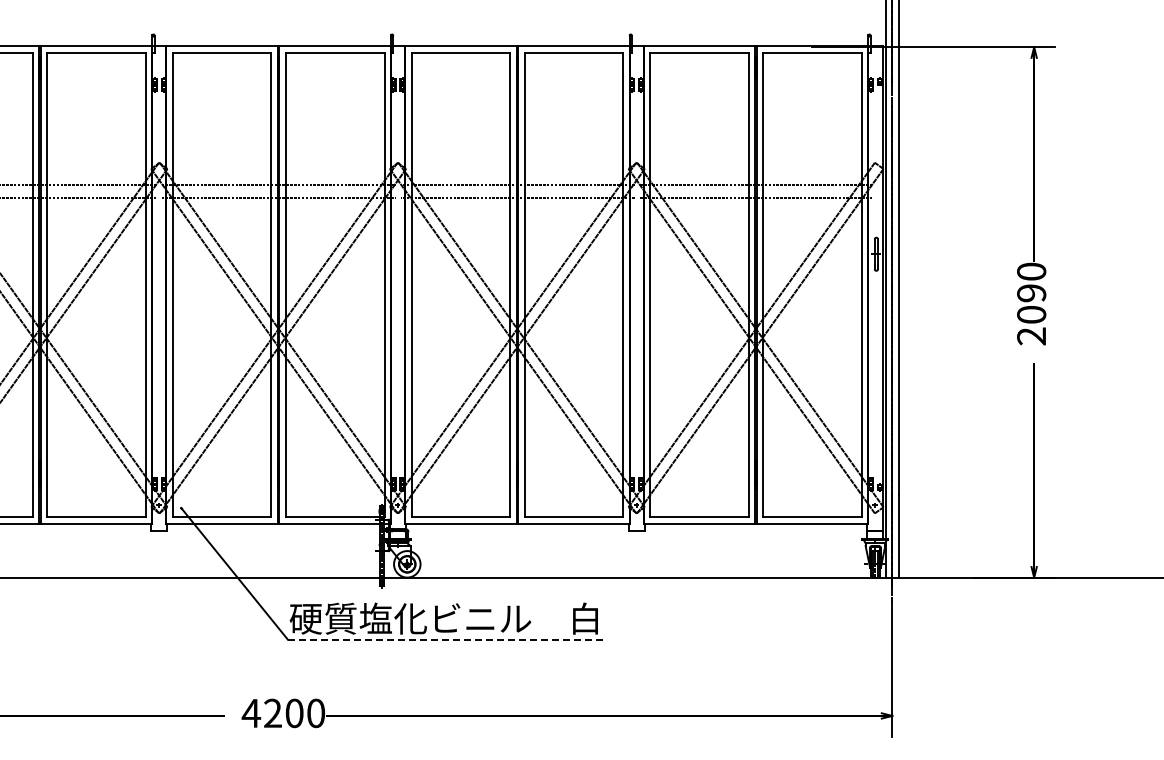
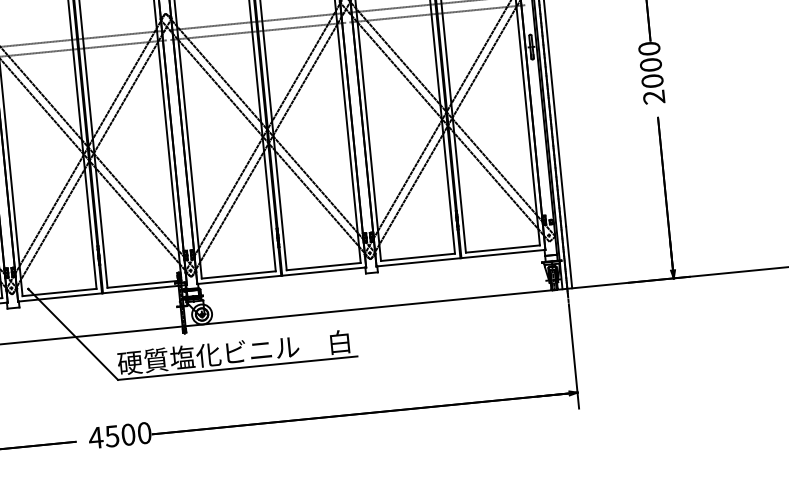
text: (1031, 293) -> (650, 65), 2090 -> 2000
line: (447, 639) -> (237, 367), dashed -> solid
text: (272, 713) -> (111, 436), 4200 -> 4500

